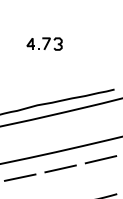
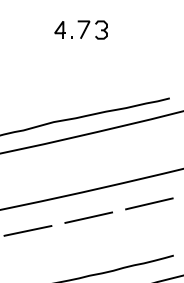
part: (44, 43) -> (81, 29), moved

